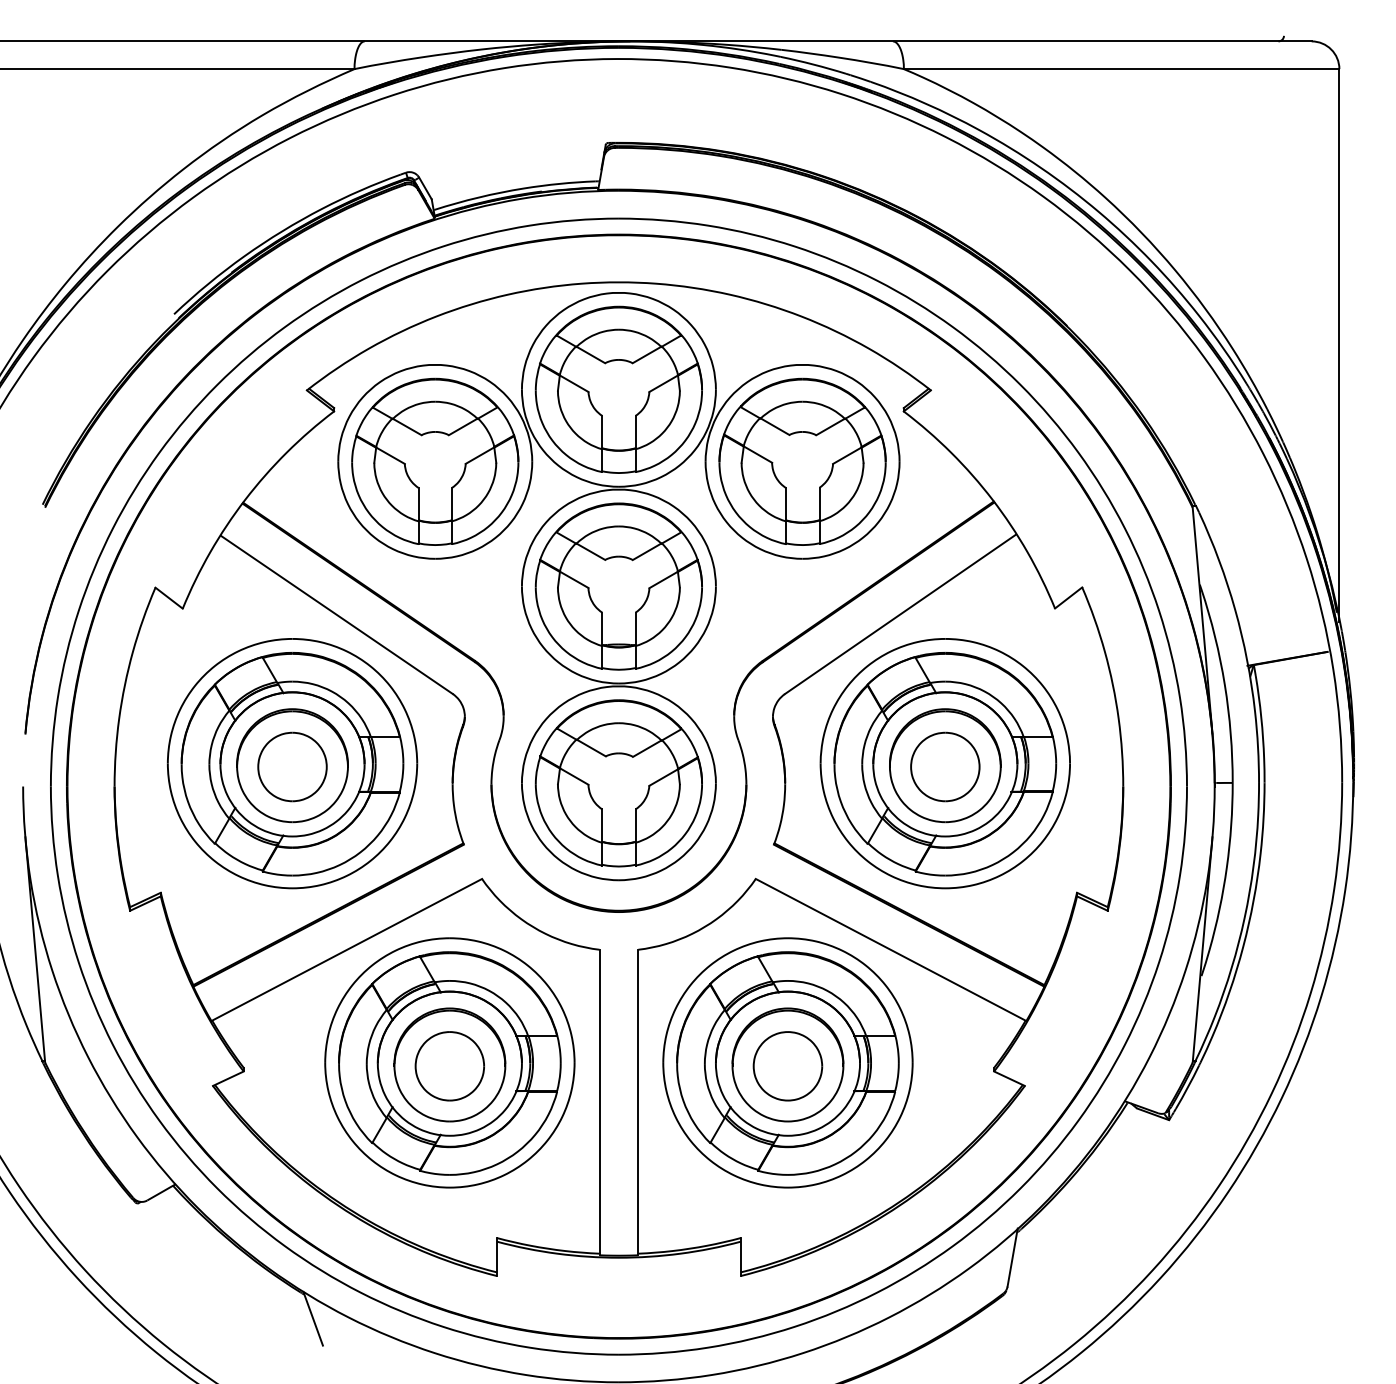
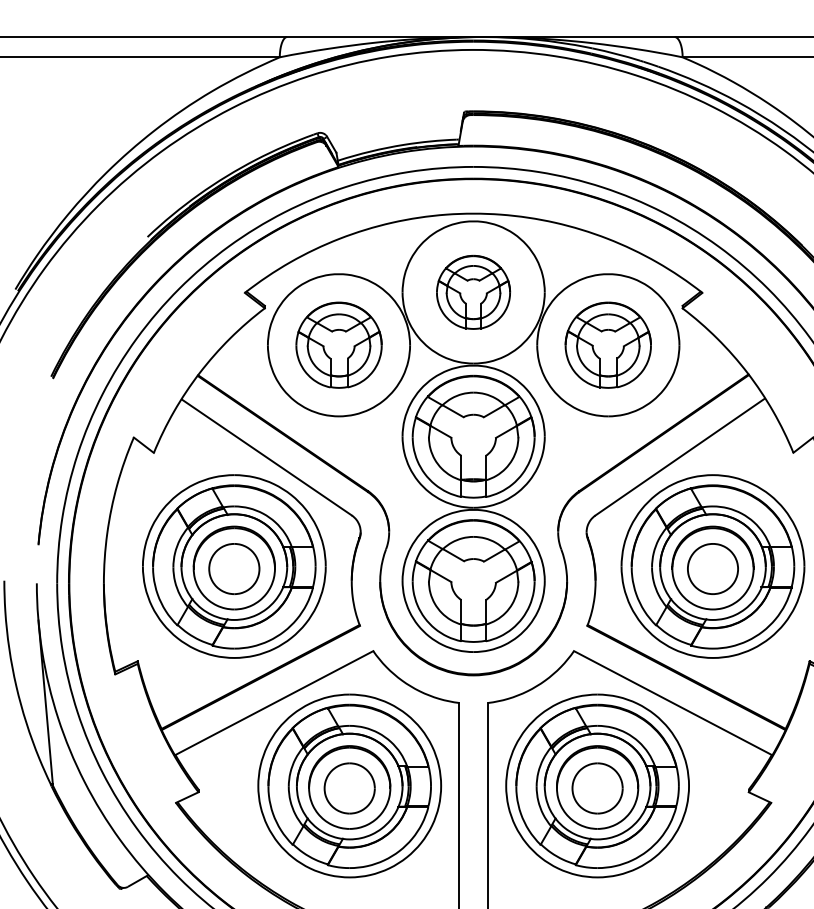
part: (618, 389) -> (473, 292), size x0.6
part: (435, 461) -> (339, 345), size x0.7
part: (802, 461) -> (608, 345), size x0.7

